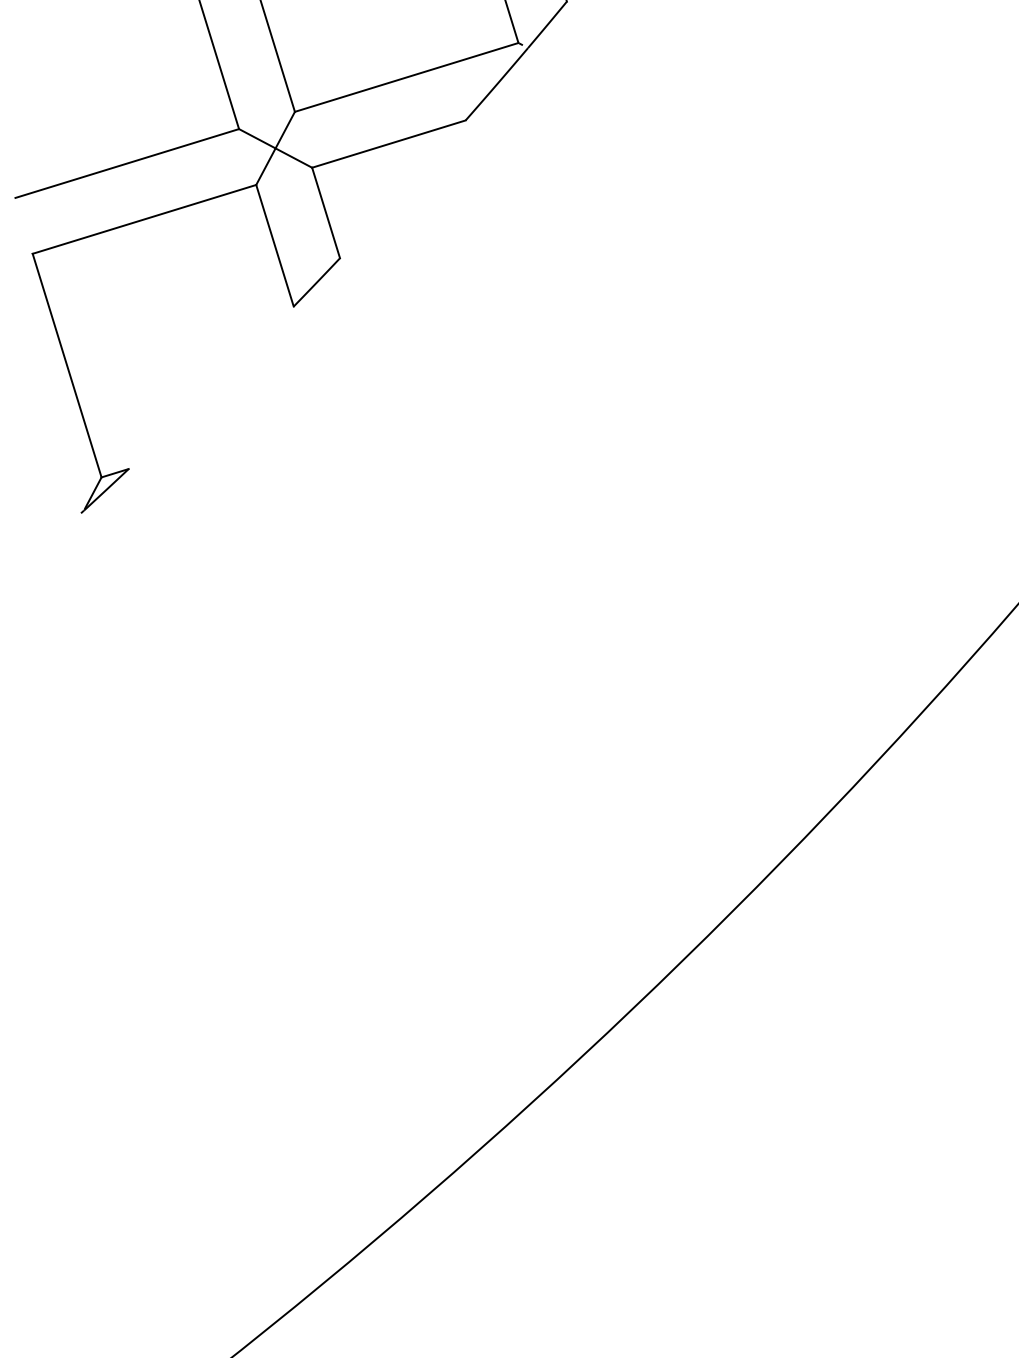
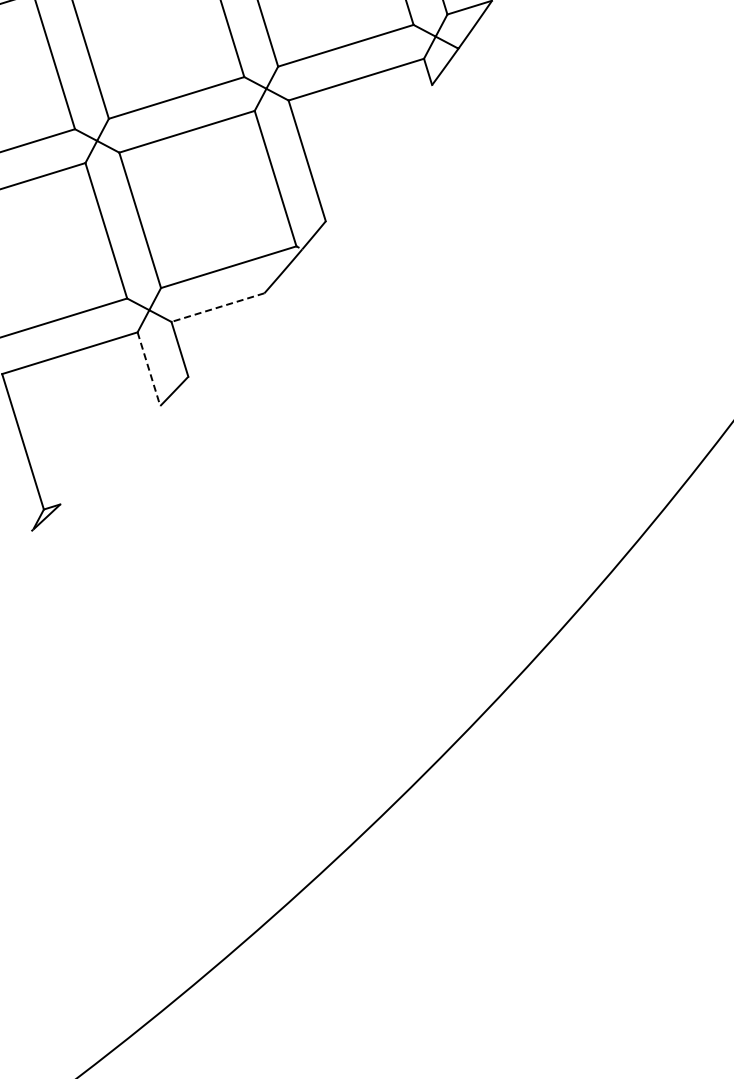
line: (388, 143) -> (217, 307), solid -> dashed
line: (274, 246) -> (148, 369), solid -> dashed

